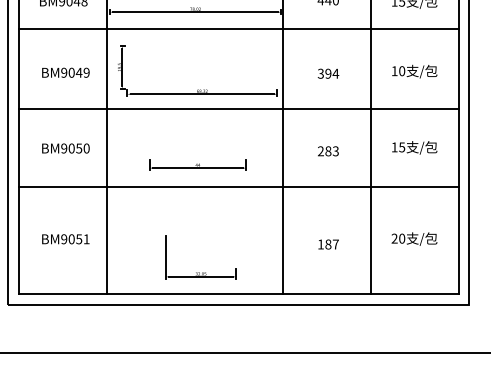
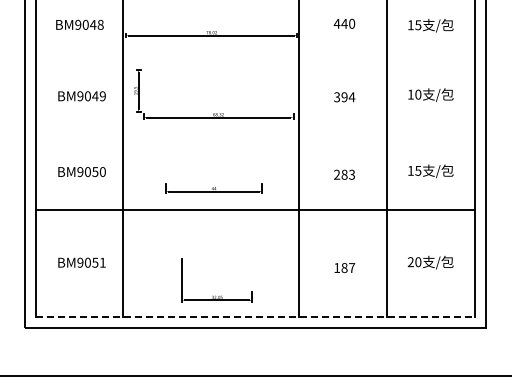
line: (238, 29) -> (254, 52), removed
line: (238, 109) -> (254, 132), removed
line: (239, 294) -> (255, 317), solid -> dashed

